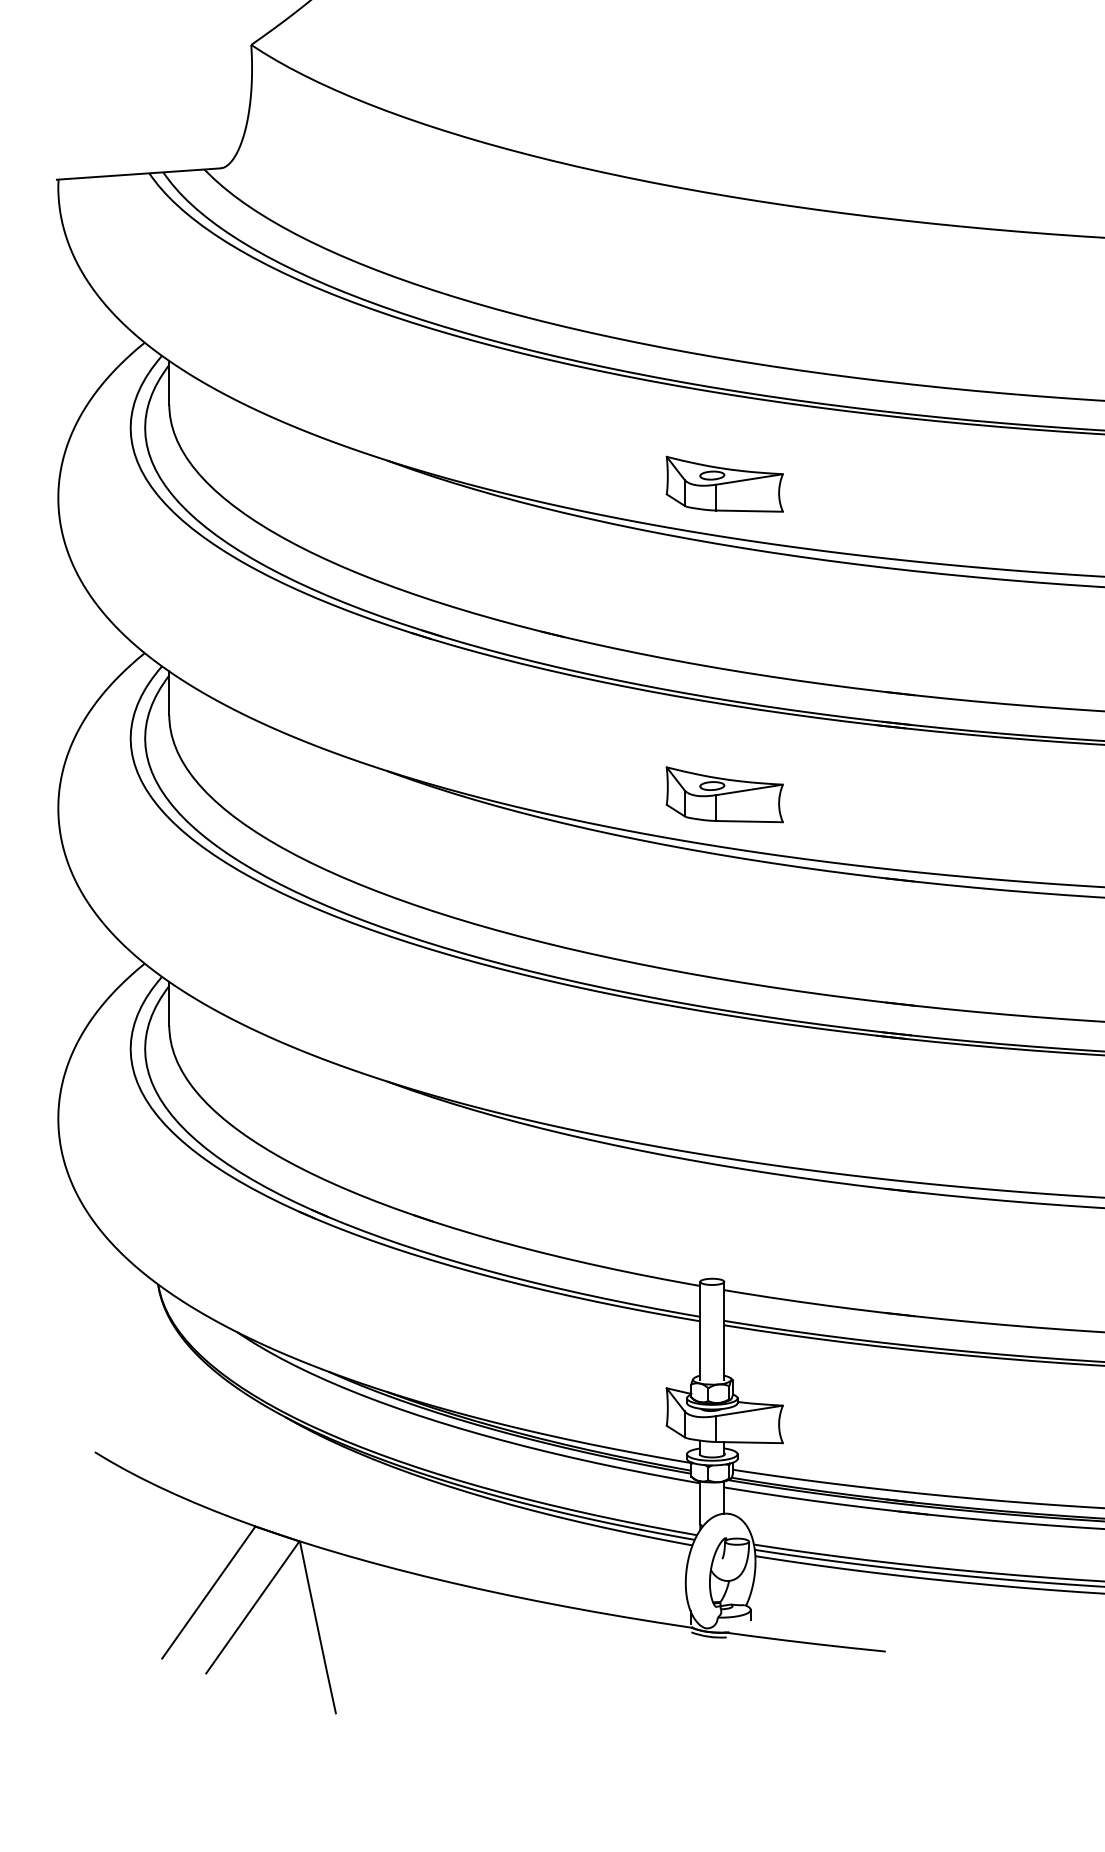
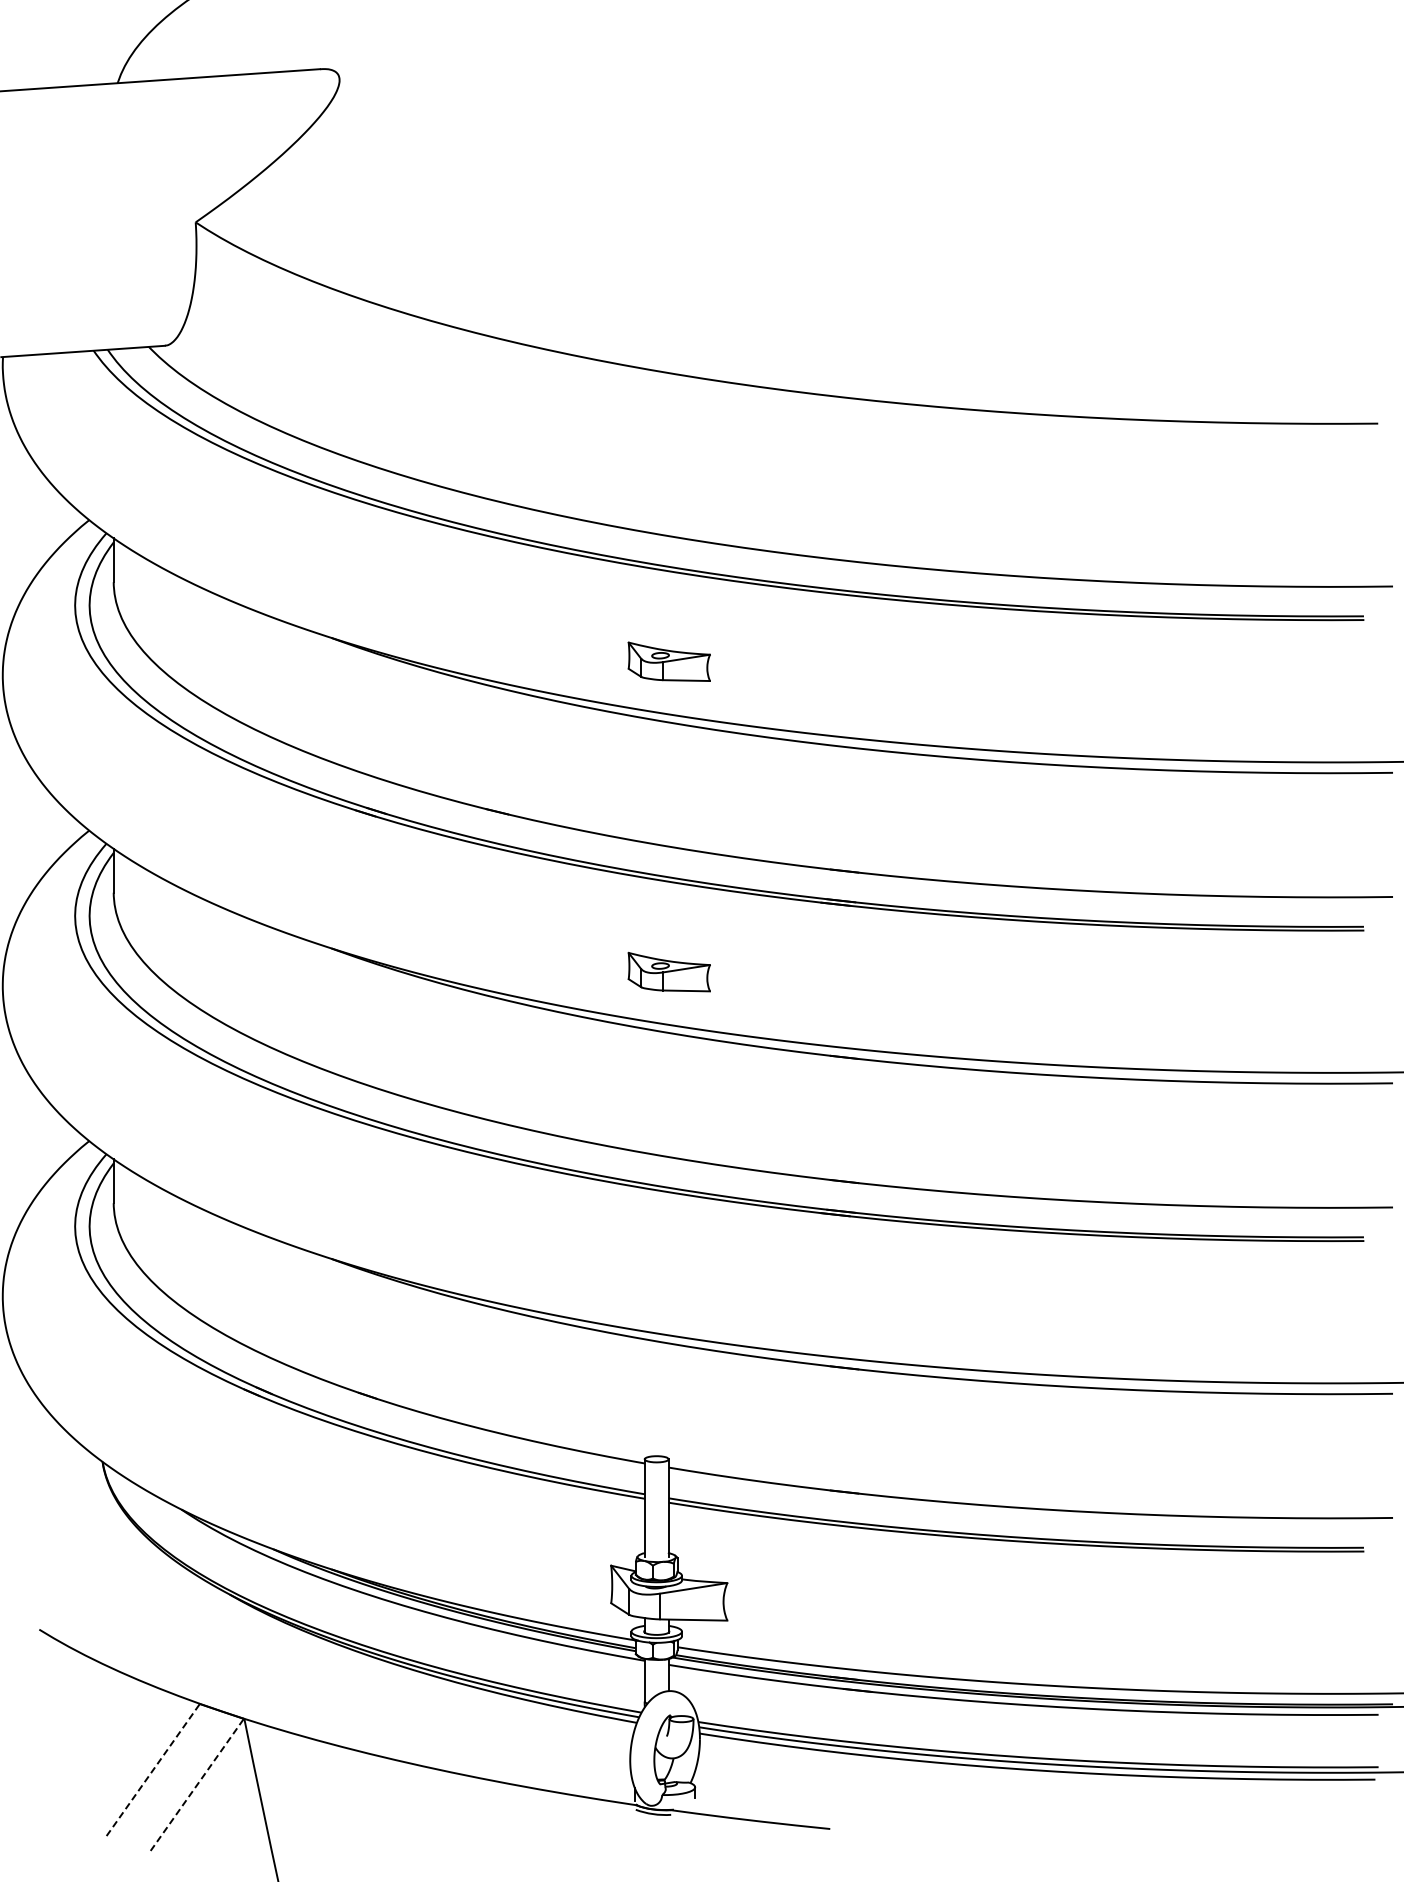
part: (725, 484) -> (669, 661), size x0.7
part: (725, 794) -> (669, 971), size x0.7
line: (209, 1593) -> (153, 1770), solid -> dashed
line: (253, 1607) -> (197, 1784), solid -> dashed

